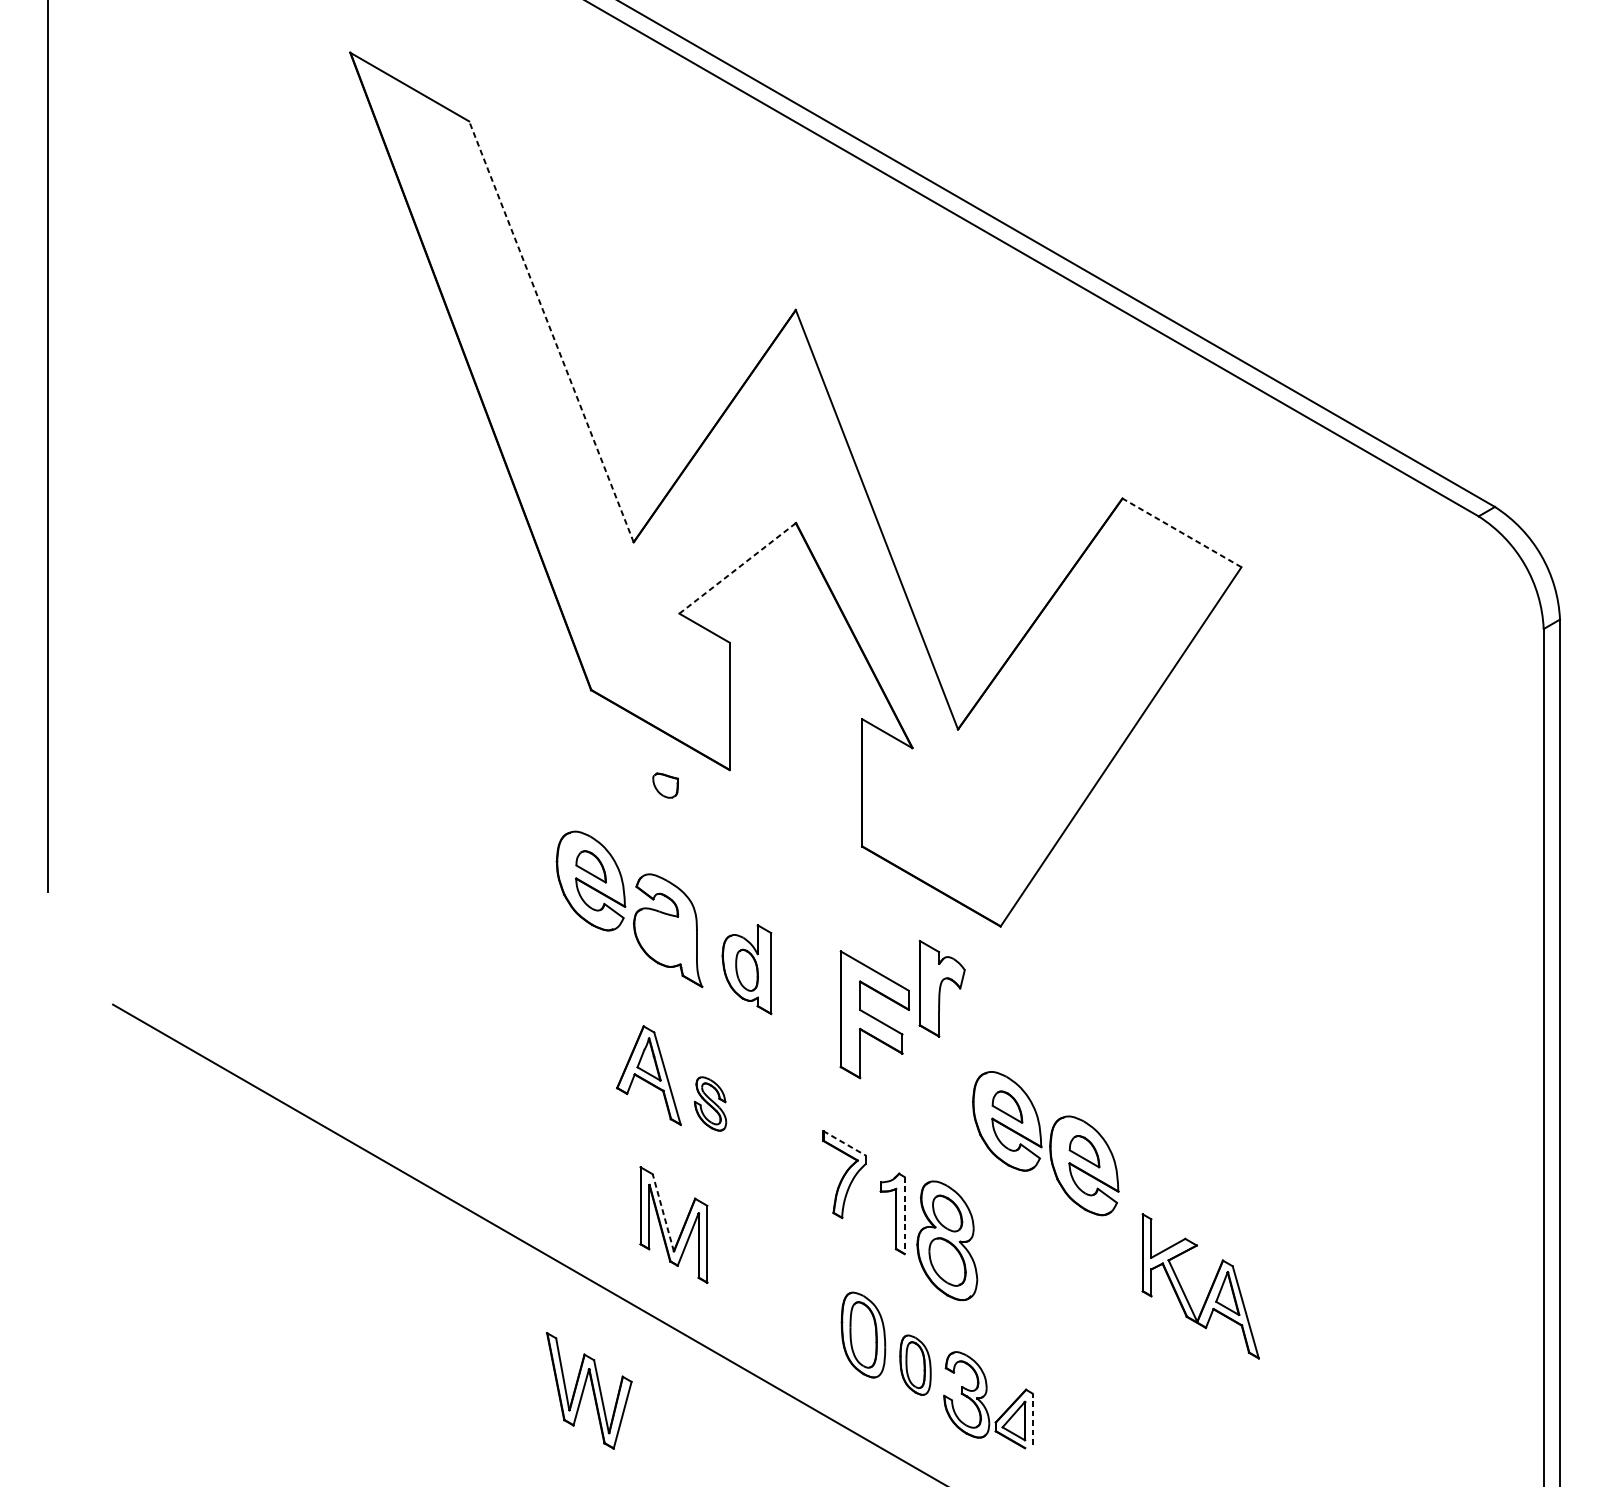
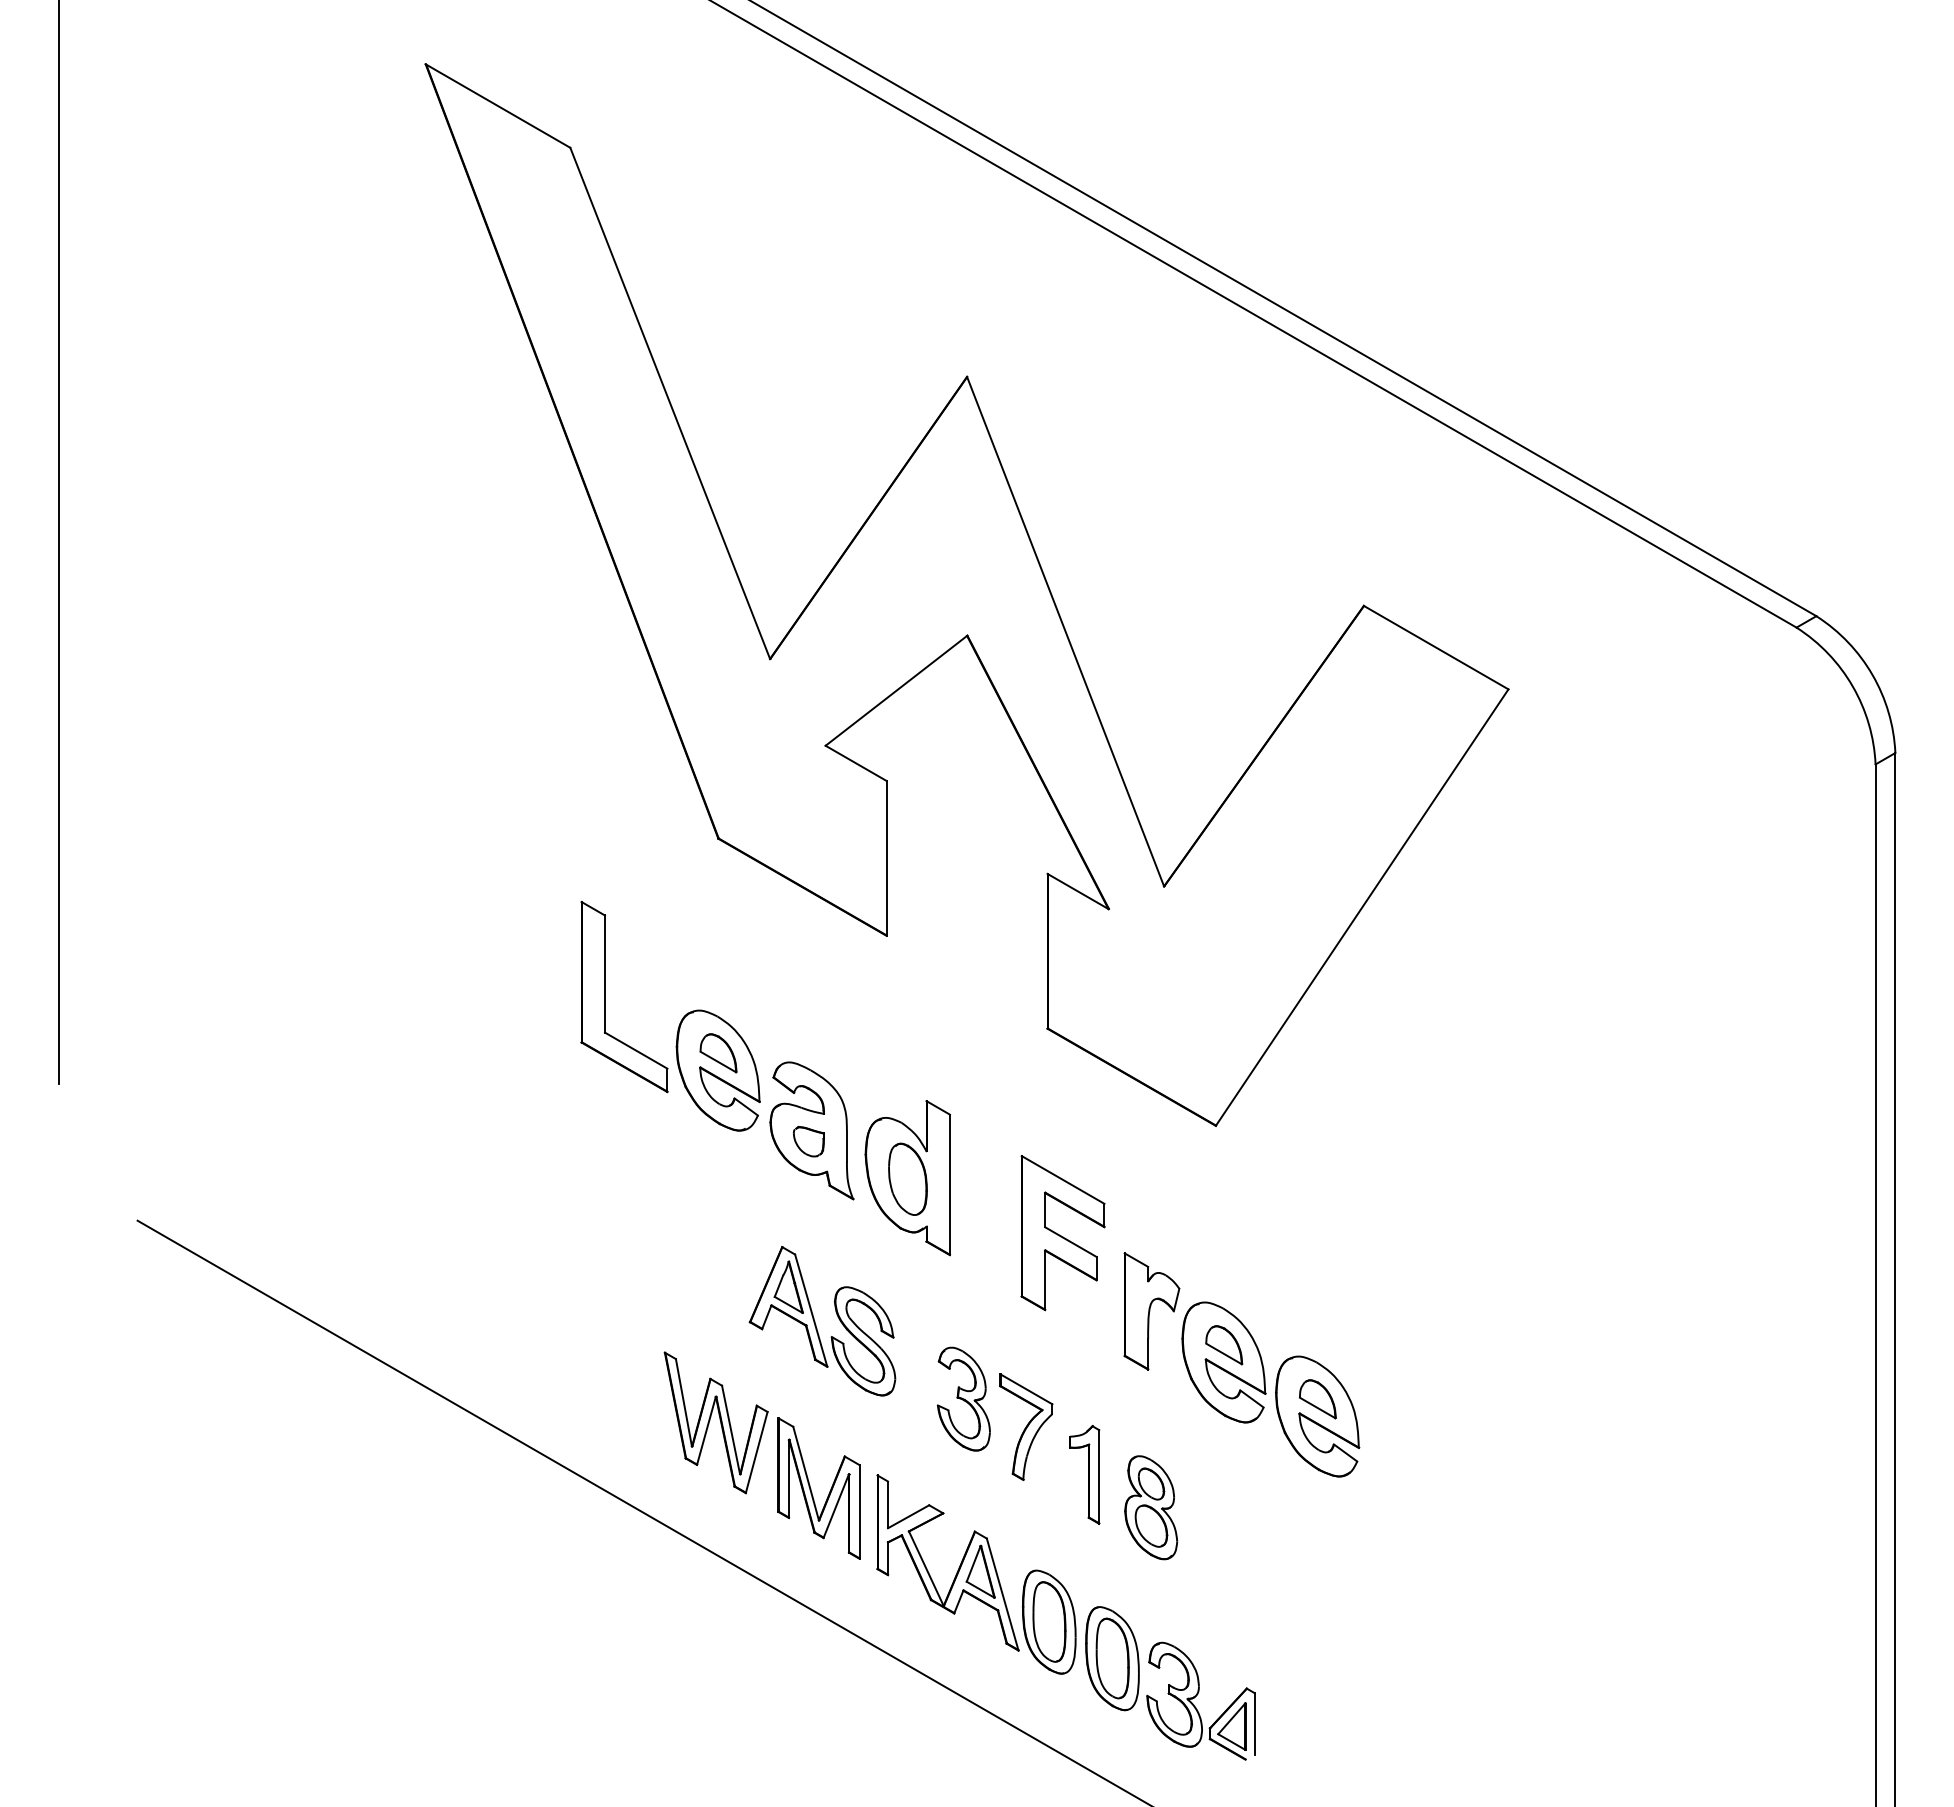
line: (551, 331) -> (670, 402), dashed -> solid
line: (1181, 532) -> (1435, 647), dashed -> solid
line: (737, 568) -> (896, 690), dashed -> solid
part: (665, 785) -> (808, 1141), moved
part: (498, 820) -> (605, 997), added
part: (746, 969) -> (907, 1178), size x1.43
part: (941, 988) -> (1151, 1311), moved
part: (710, 1104) -> (863, 1341), size x1.67
line: (844, 1143) -> (1026, 1389), dashed -> solid
part: (792, 1150) -> (963, 1398), added
line: (663, 1212) -> (806, 1473), dashed -> solid
line: (904, 1215) -> (1099, 1476), dashed -> solid
part: (947, 1240) -> (1151, 1507), size x0.71
part: (1209, 1290) -> (958, 1567), moved
part: (915, 1365) -> (1112, 1658), size x1.43
part: (588, 1390) -> (715, 1422), moved
line: (1032, 1418) -> (1254, 1723), dashed -> solid

